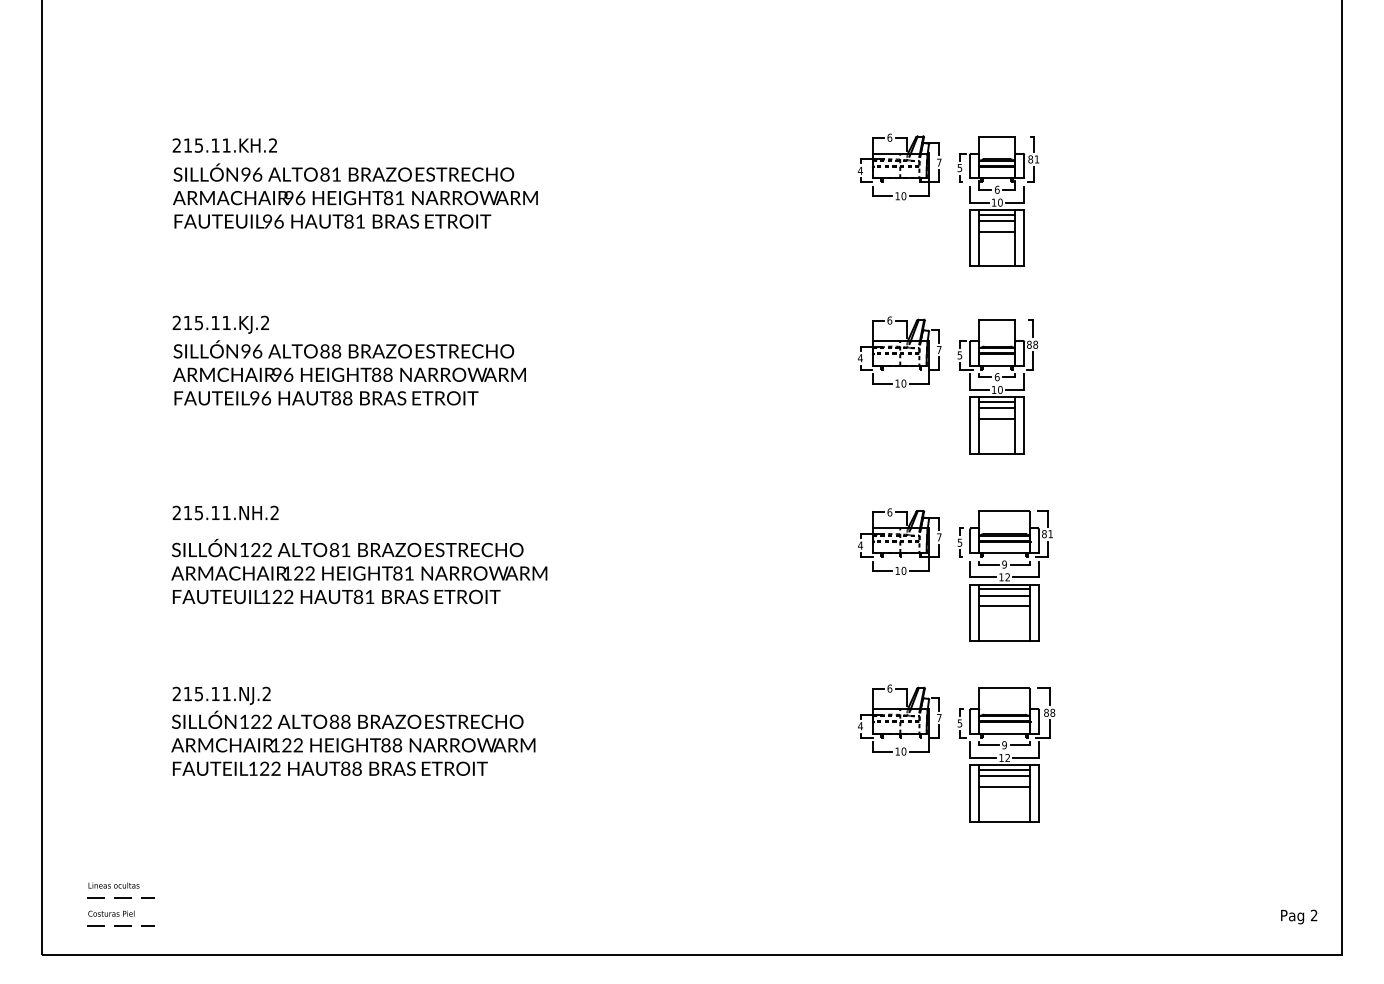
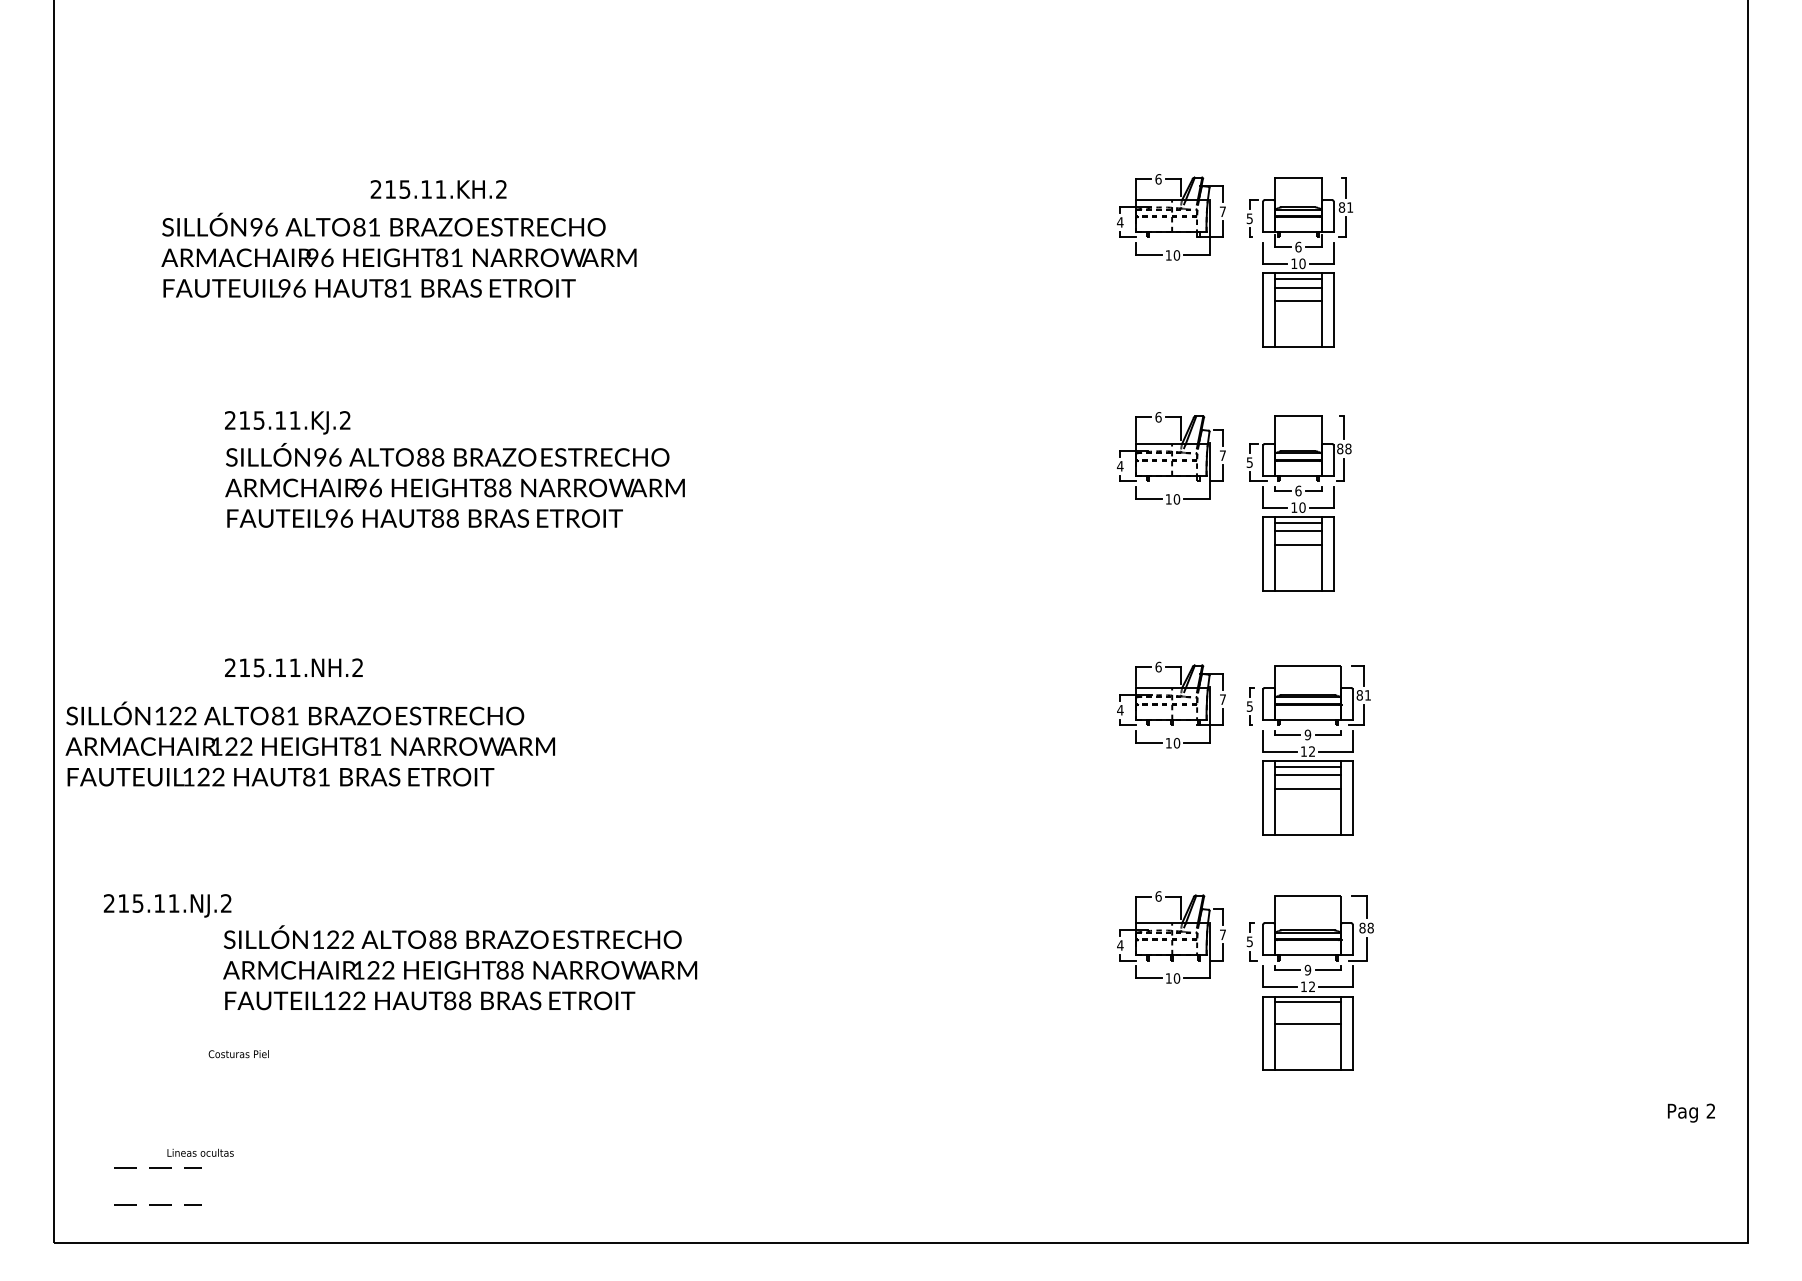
text: (224, 145) -> (438, 189), moved
text: (355, 195) -> (399, 254), moved
text: (359, 571) -> (310, 744), moved
text: (221, 695) -> (167, 905), moved
line: (1004, 776) -> (1307, 1010), removed
text: (113, 885) -> (199, 1152), moved
text: (111, 913) -> (238, 1053), moved
text: (1299, 916) -> (1691, 1112), moved

